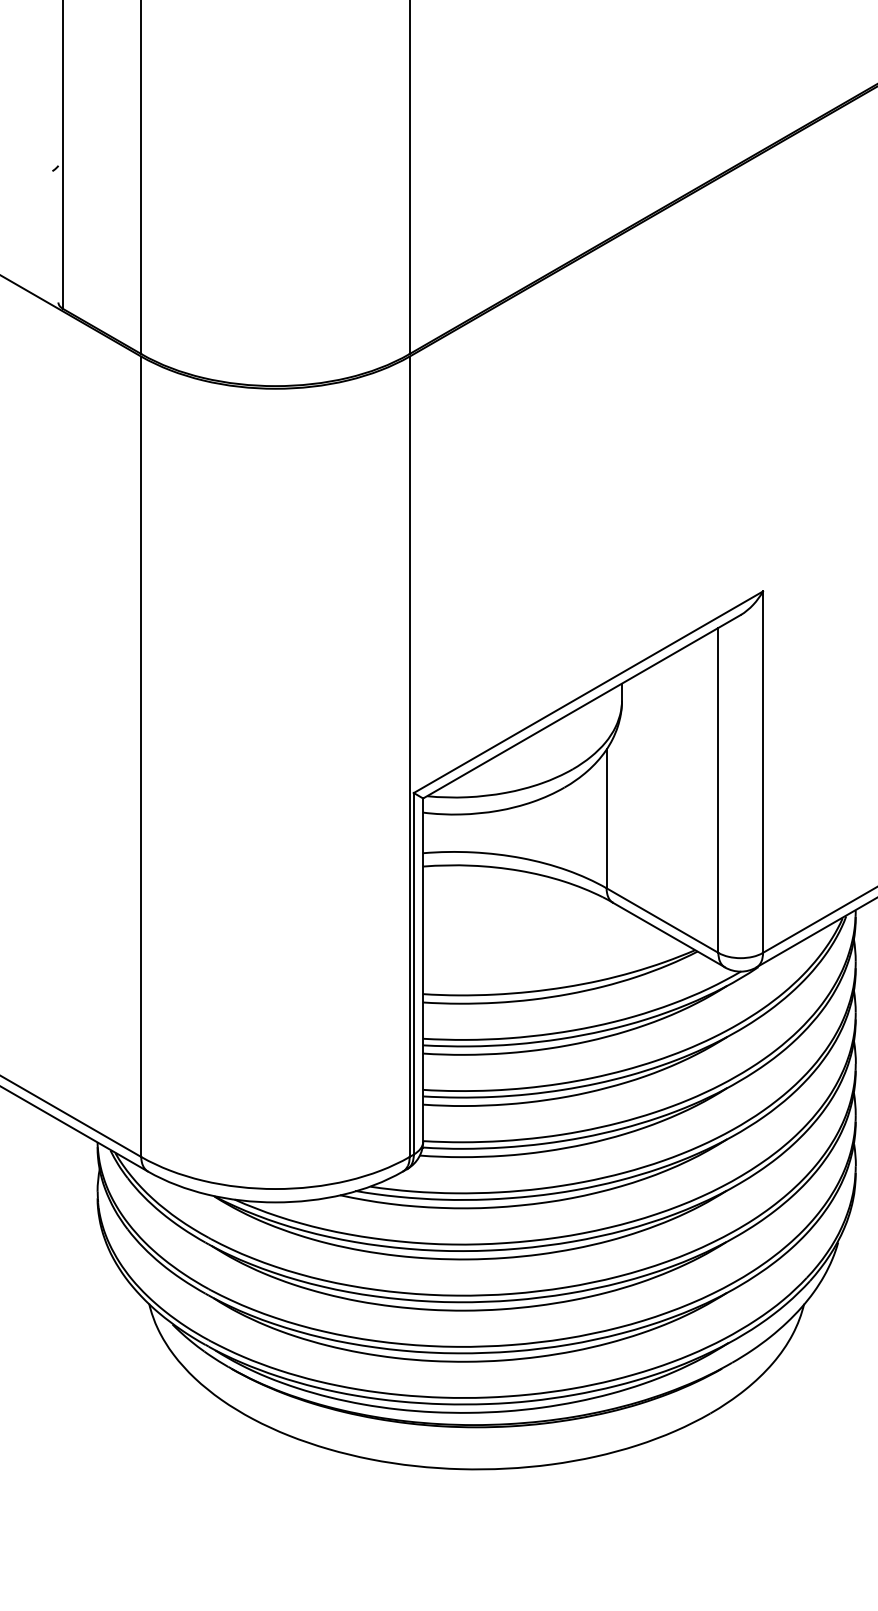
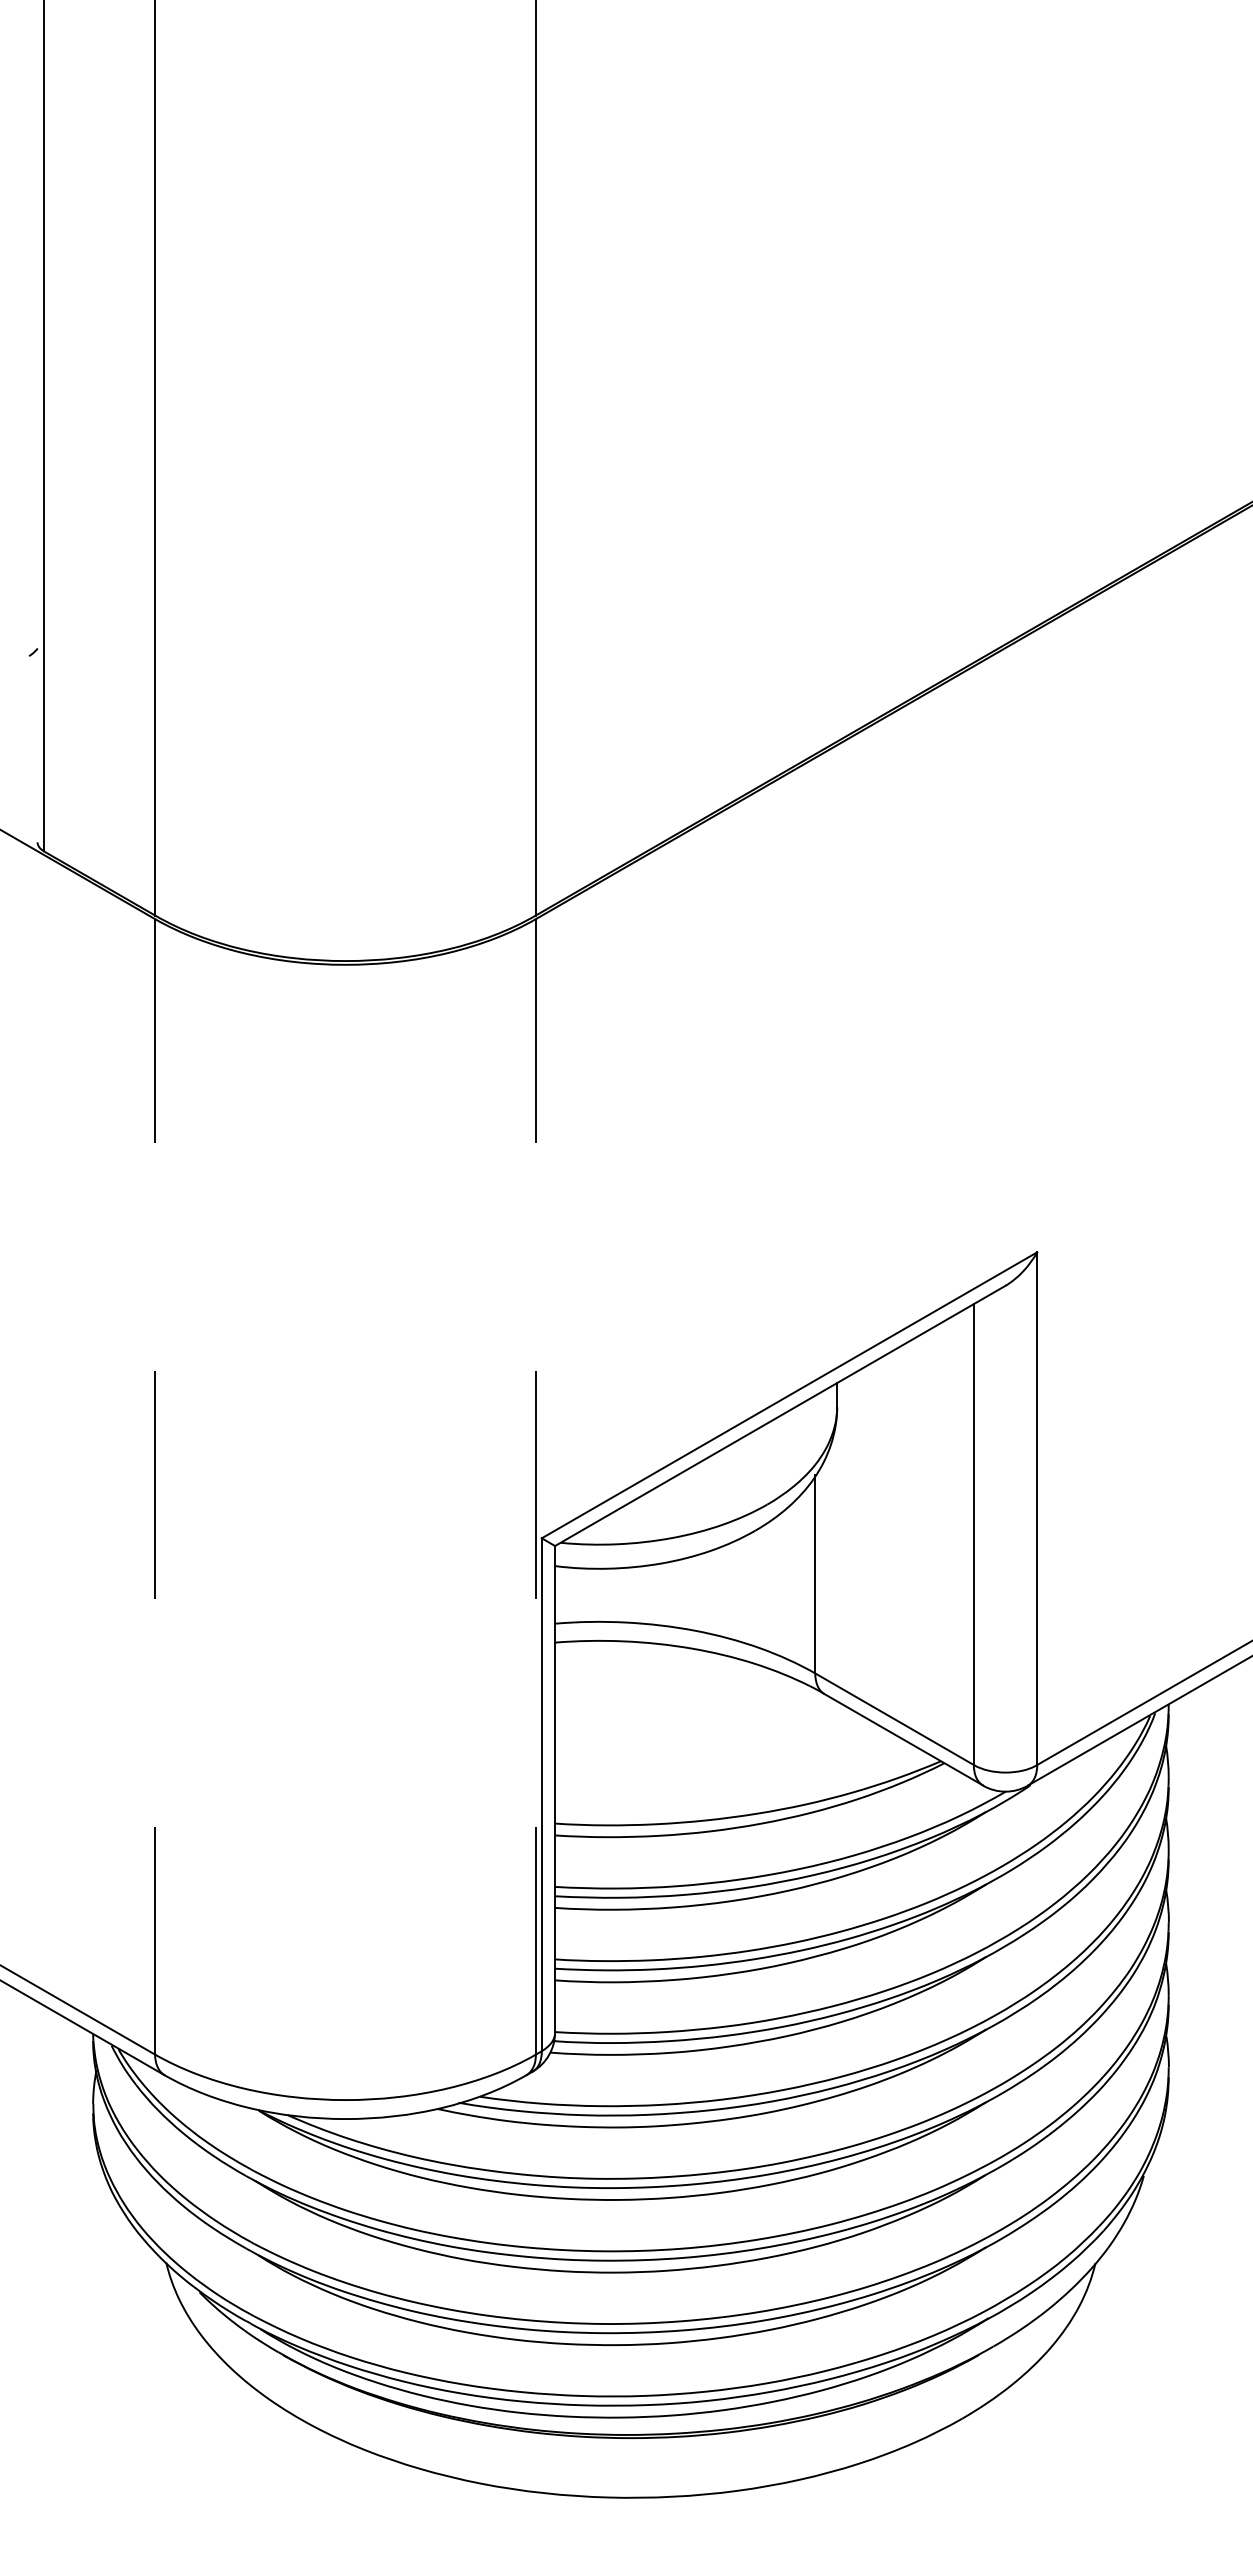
line: (141, 756) -> (155, 1486), solid -> dashed
line: (409, 756) -> (535, 1486), solid -> dashed

